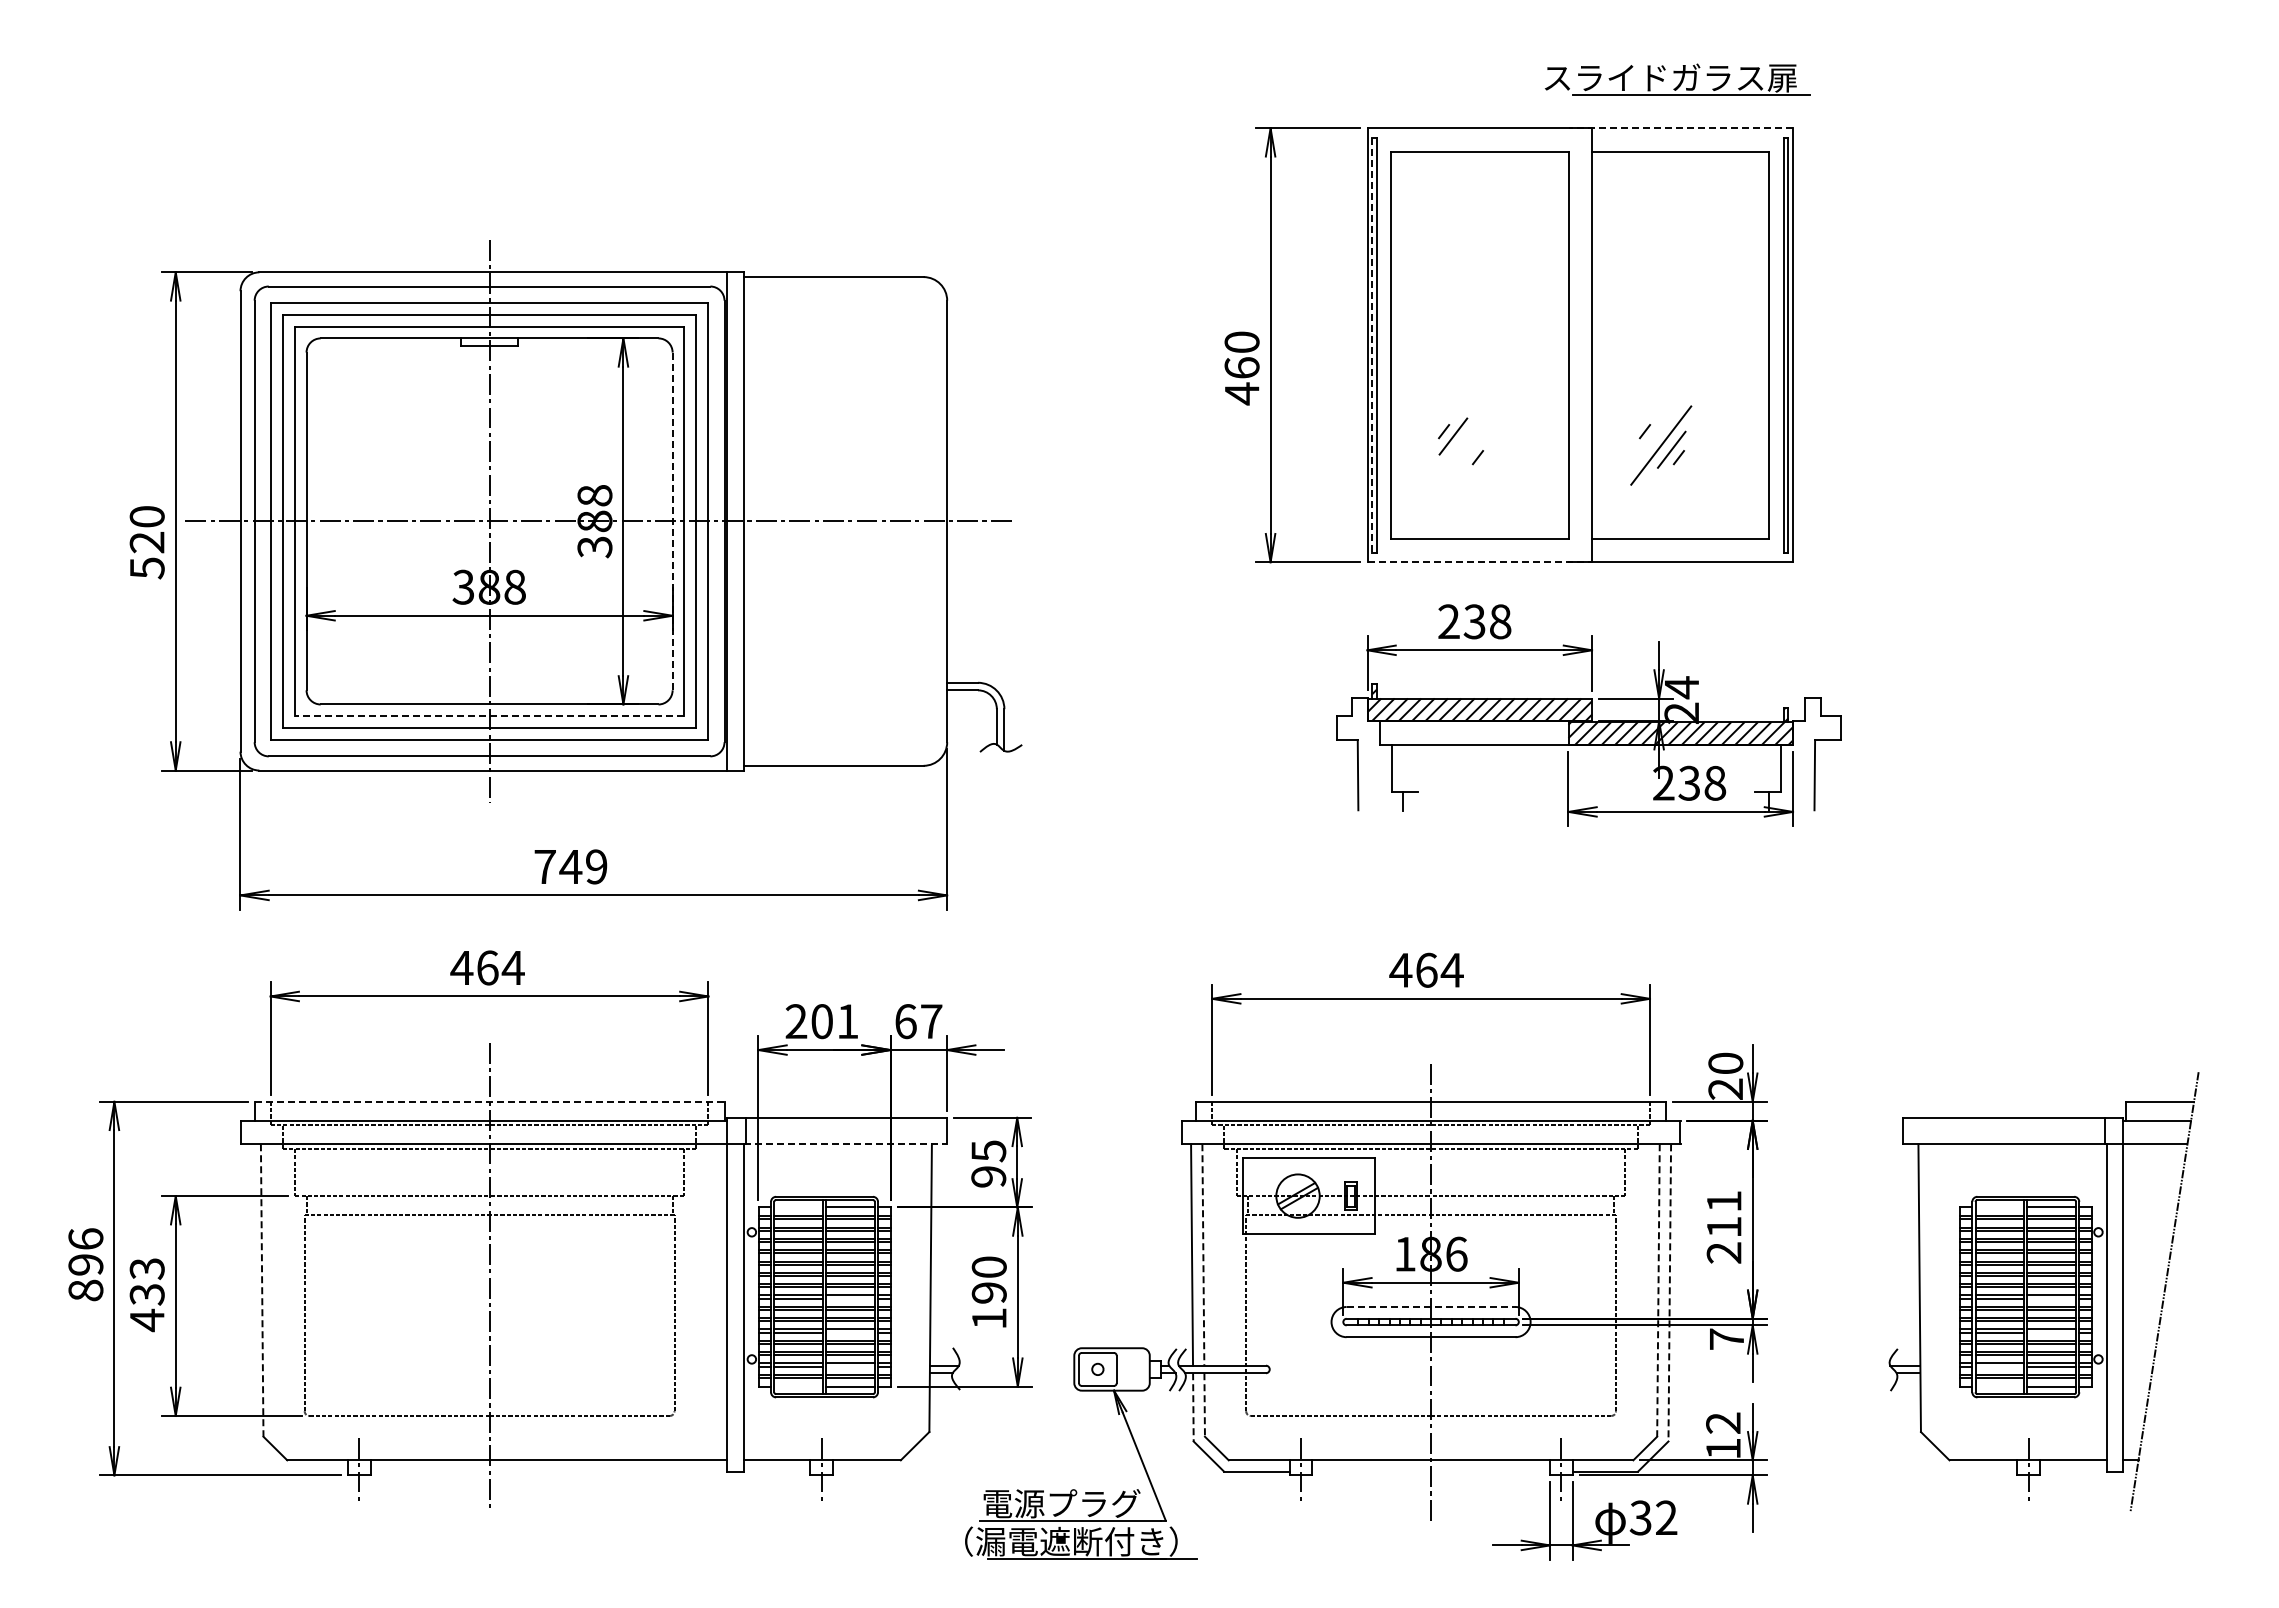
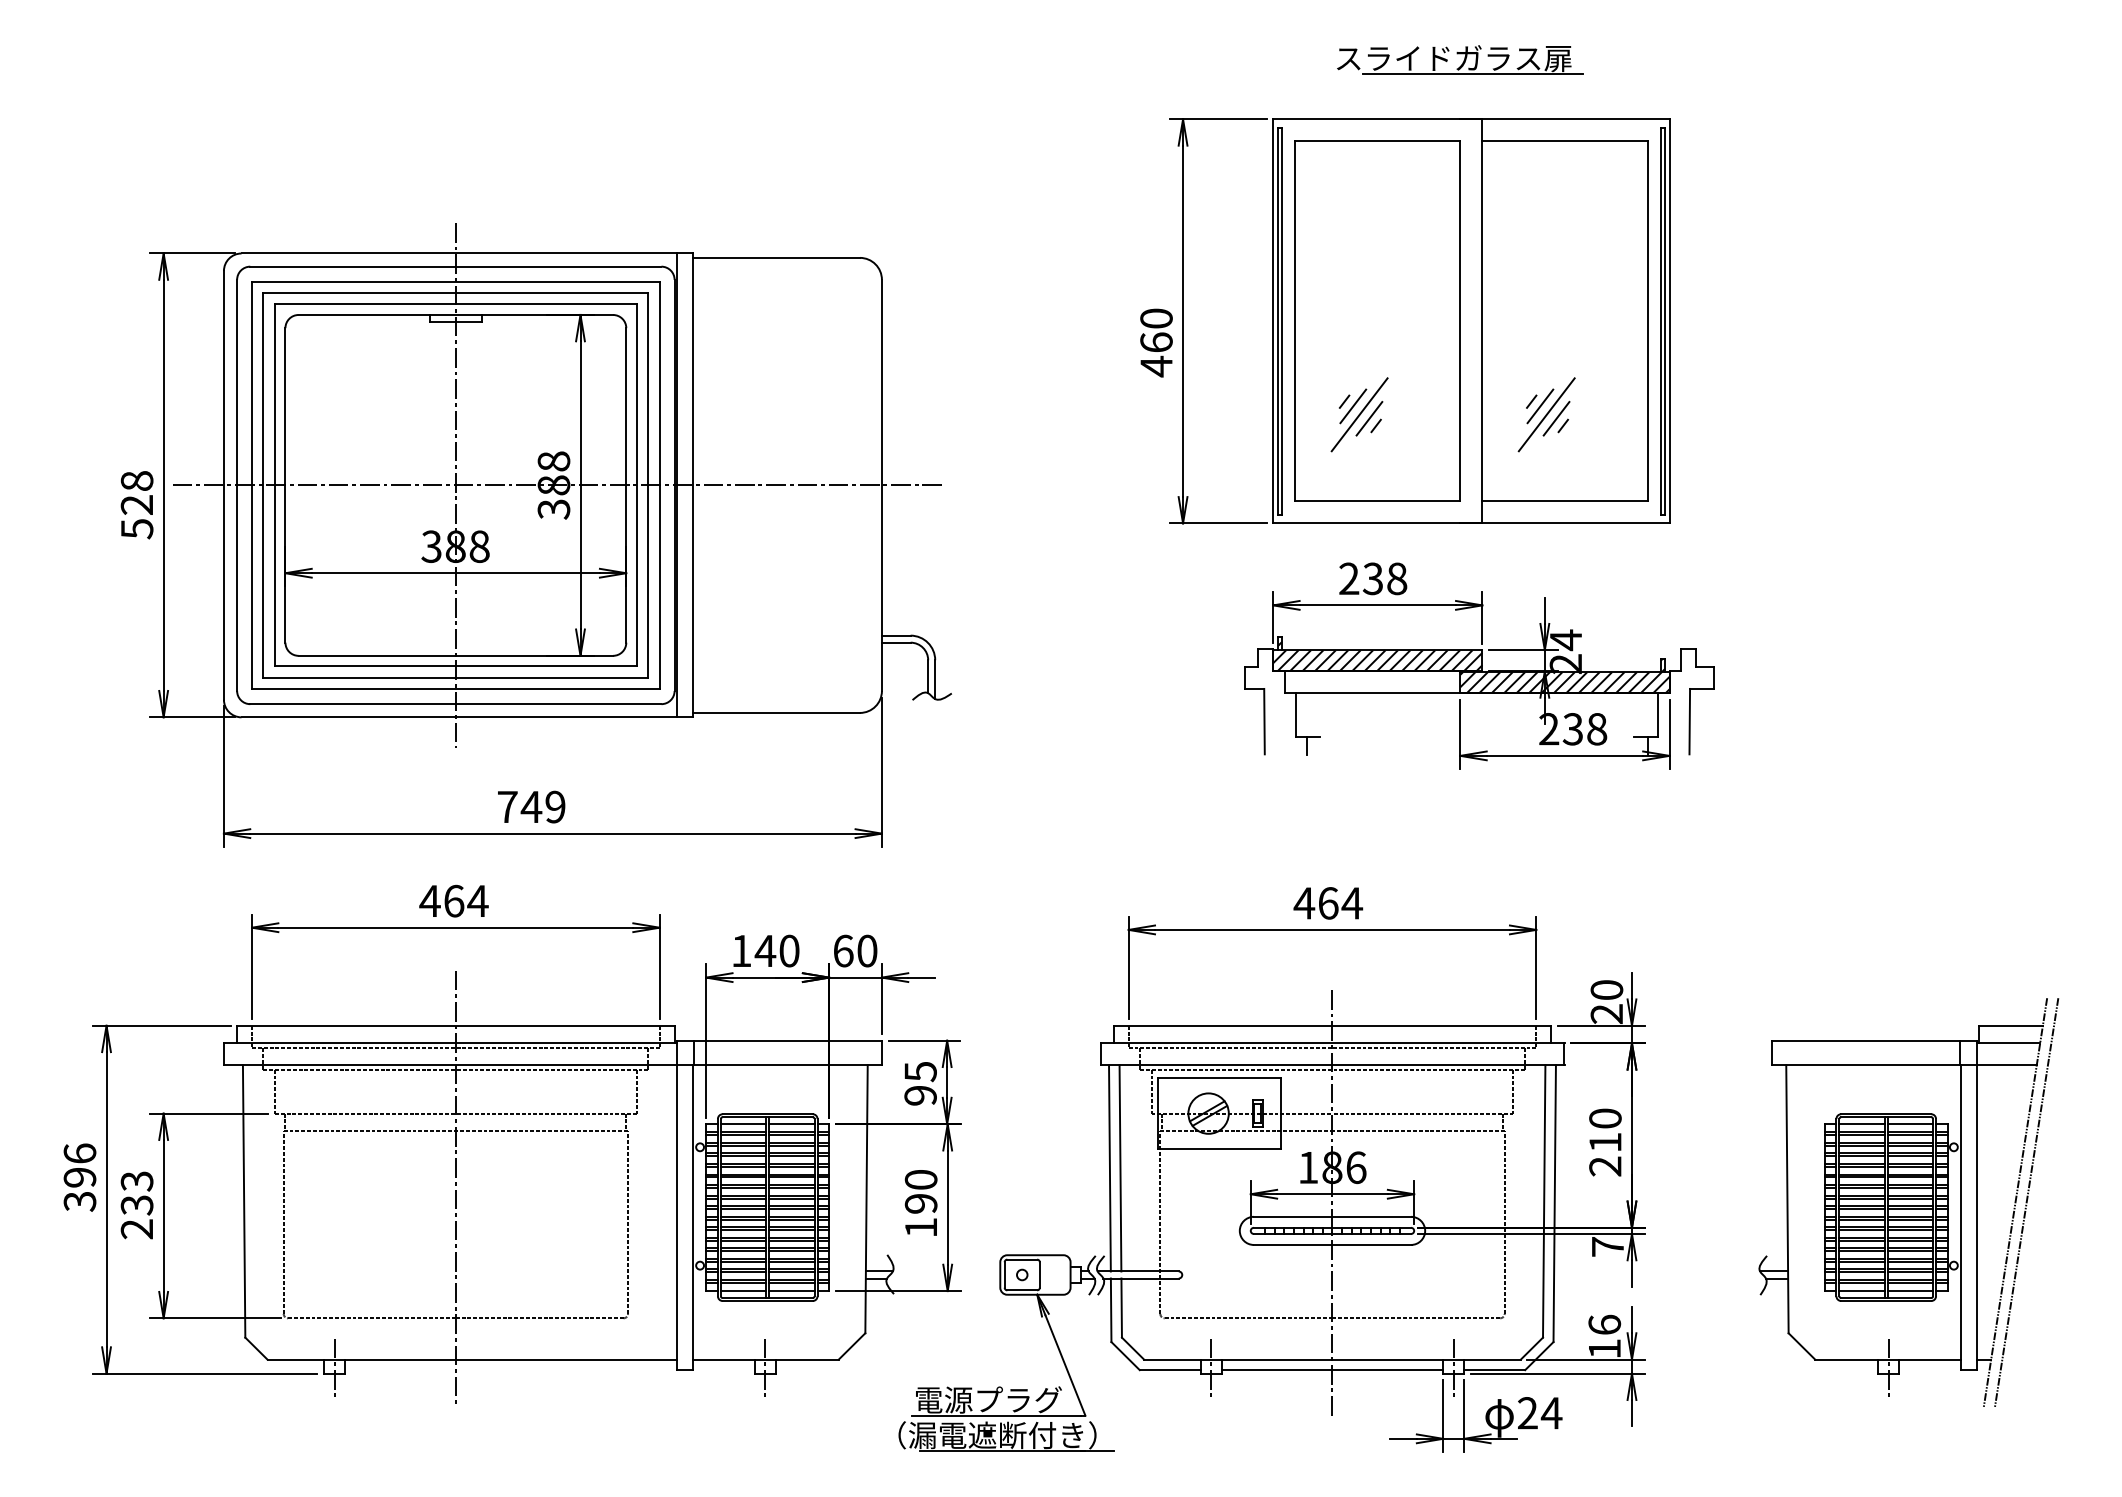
part: (1677, 79) -> (1460, 59), moved
line: (1680, 128) -> (1564, 119), dashed -> solid
line: (1372, 345) -> (1277, 321), dashed -> solid
line: (1654, 436) -> (1540, 406), added
line: (1460, 445) -> (1359, 414), added
line: (1470, 449) -> (1369, 418), added
text: (146, 516) -> (136, 480), 520 -> 528
line: (672, 521) -> (626, 485), dashed -> solid
line: (1480, 562) -> (1378, 523), dashed -> solid
line: (489, 715) -> (455, 666), dashed -> solid
text: (821, 1021) -> (764, 951), 201 -> 140
text: (931, 1021) -> (867, 951), 67 -> 60
line: (489, 1101) -> (455, 1025), dashed -> solid
line: (845, 1144) -> (787, 1065), dashed -> solid
text: (1723, 1200) -> (1604, 1117), 211 -> 210
line: (798, 1207) -> (743, 1124), added
line: (1999, 1207) -> (1861, 1124), added
line: (1203, 1254) -> (1120, 1167), dashed -> solid
text: (85, 1290) -> (79, 1201), 896 -> 396
line: (262, 1290) -> (244, 1201), dashed -> solid
line: (1658, 1290) -> (1544, 1201), dashed -> solid
line: (2176, 1291) -> (2026, 1202), added
line: (1669, 1292) -> (1554, 1203), dashed -> solid
line: (850, 1298) -> (791, 1208), added
line: (2051, 1298) -> (1910, 1208), added
line: (1431, 1307) -> (1332, 1217), dashed -> solid
text: (146, 1320) -> (136, 1229), 433 -> 233
line: (850, 1332) -> (791, 1240), added
line: (2051, 1332) -> (1910, 1240), added
line: (850, 1366) -> (791, 1272), added
line: (1999, 1366) -> (1861, 1272), added
line: (798, 1386) -> (743, 1290), added
line: (1999, 1386) -> (1861, 1290), added
line: (1204, 1404) -> (1121, 1307), dashed -> solid
line: (1193, 1407) -> (1111, 1310), dashed -> solid
text: (1723, 1422) -> (1604, 1324), 12 -> 16
line: (1430, 1471) -> (1331, 1370), added
text: (1653, 1517) -> (1539, 1412), 32 -> 24

